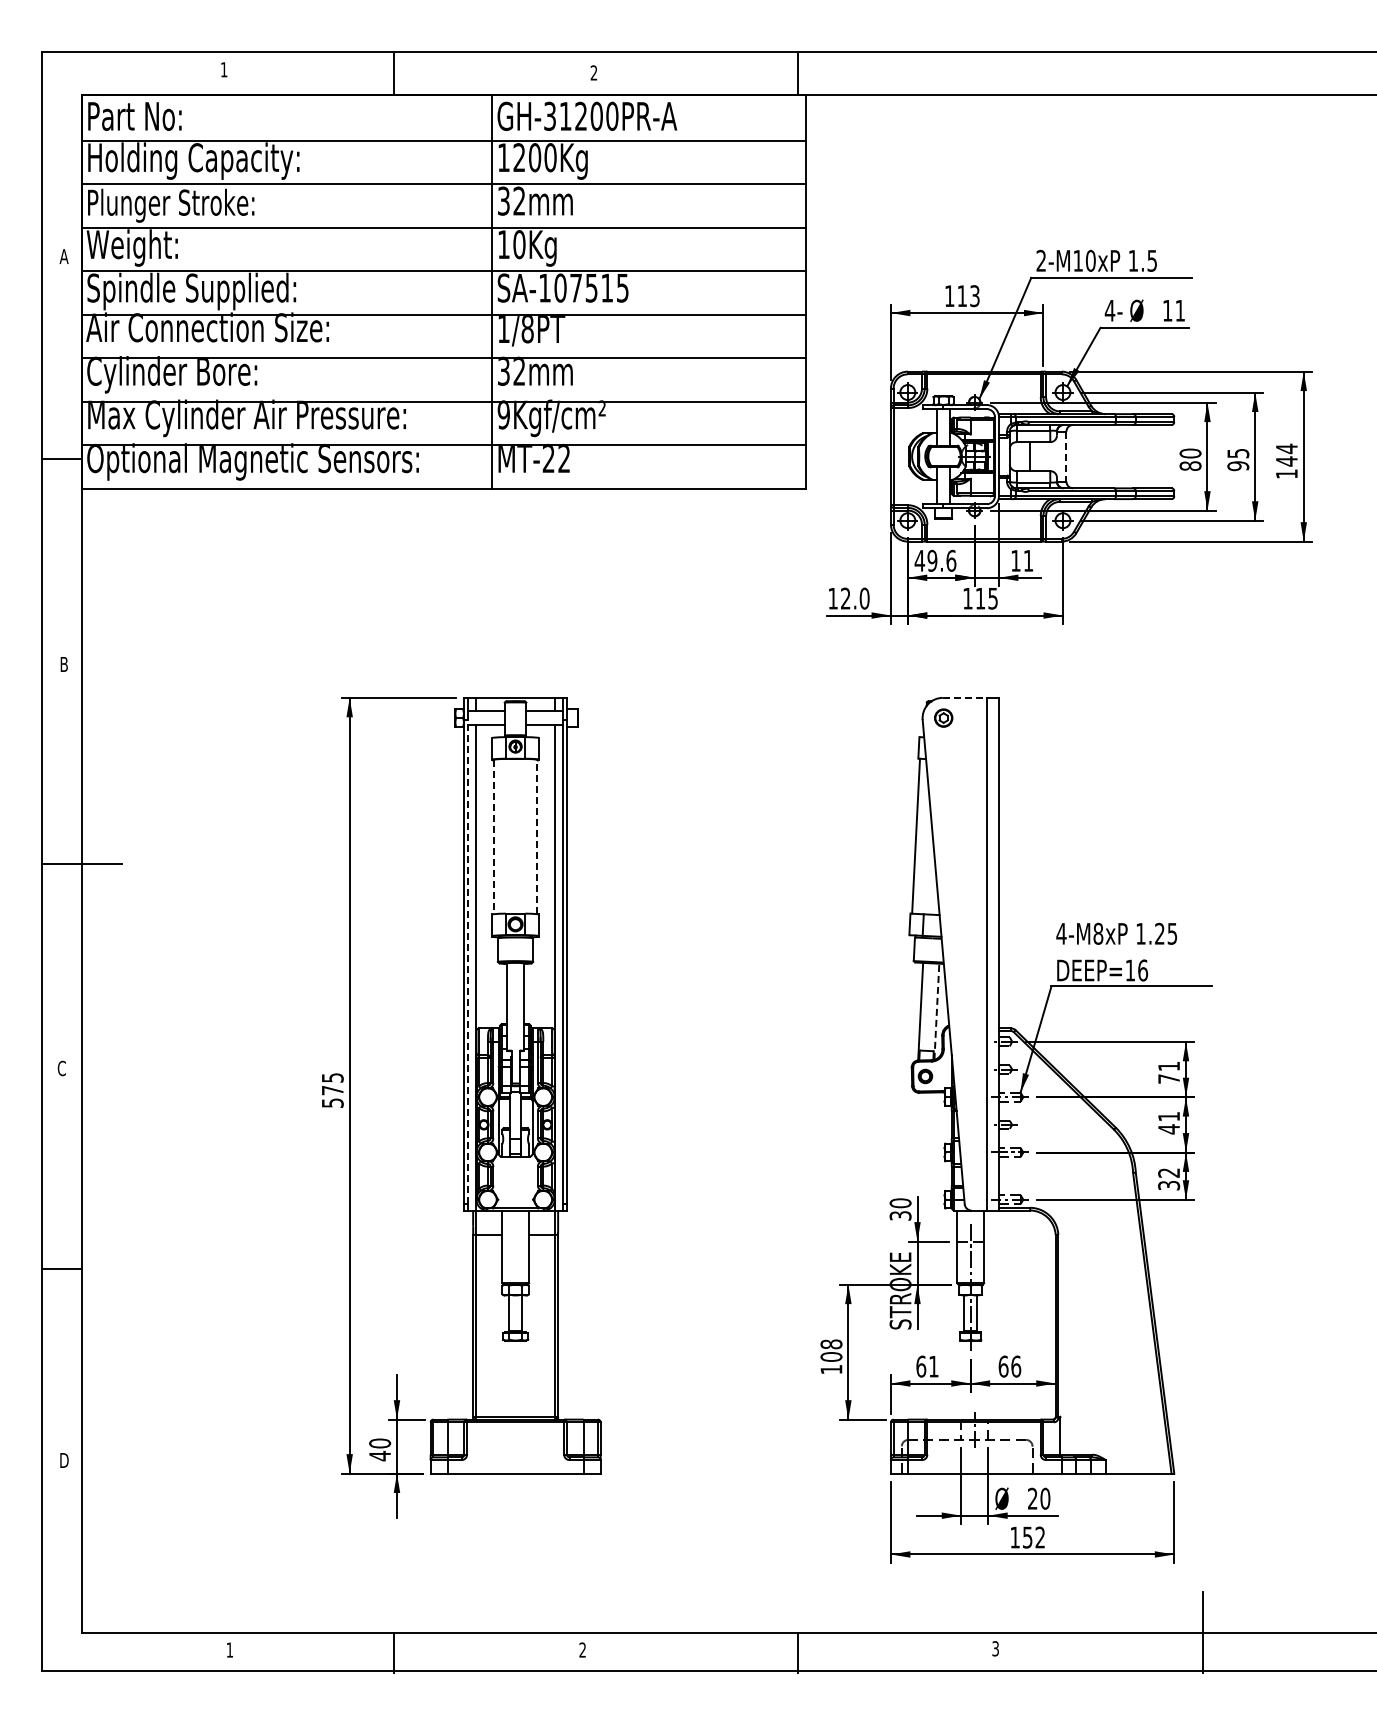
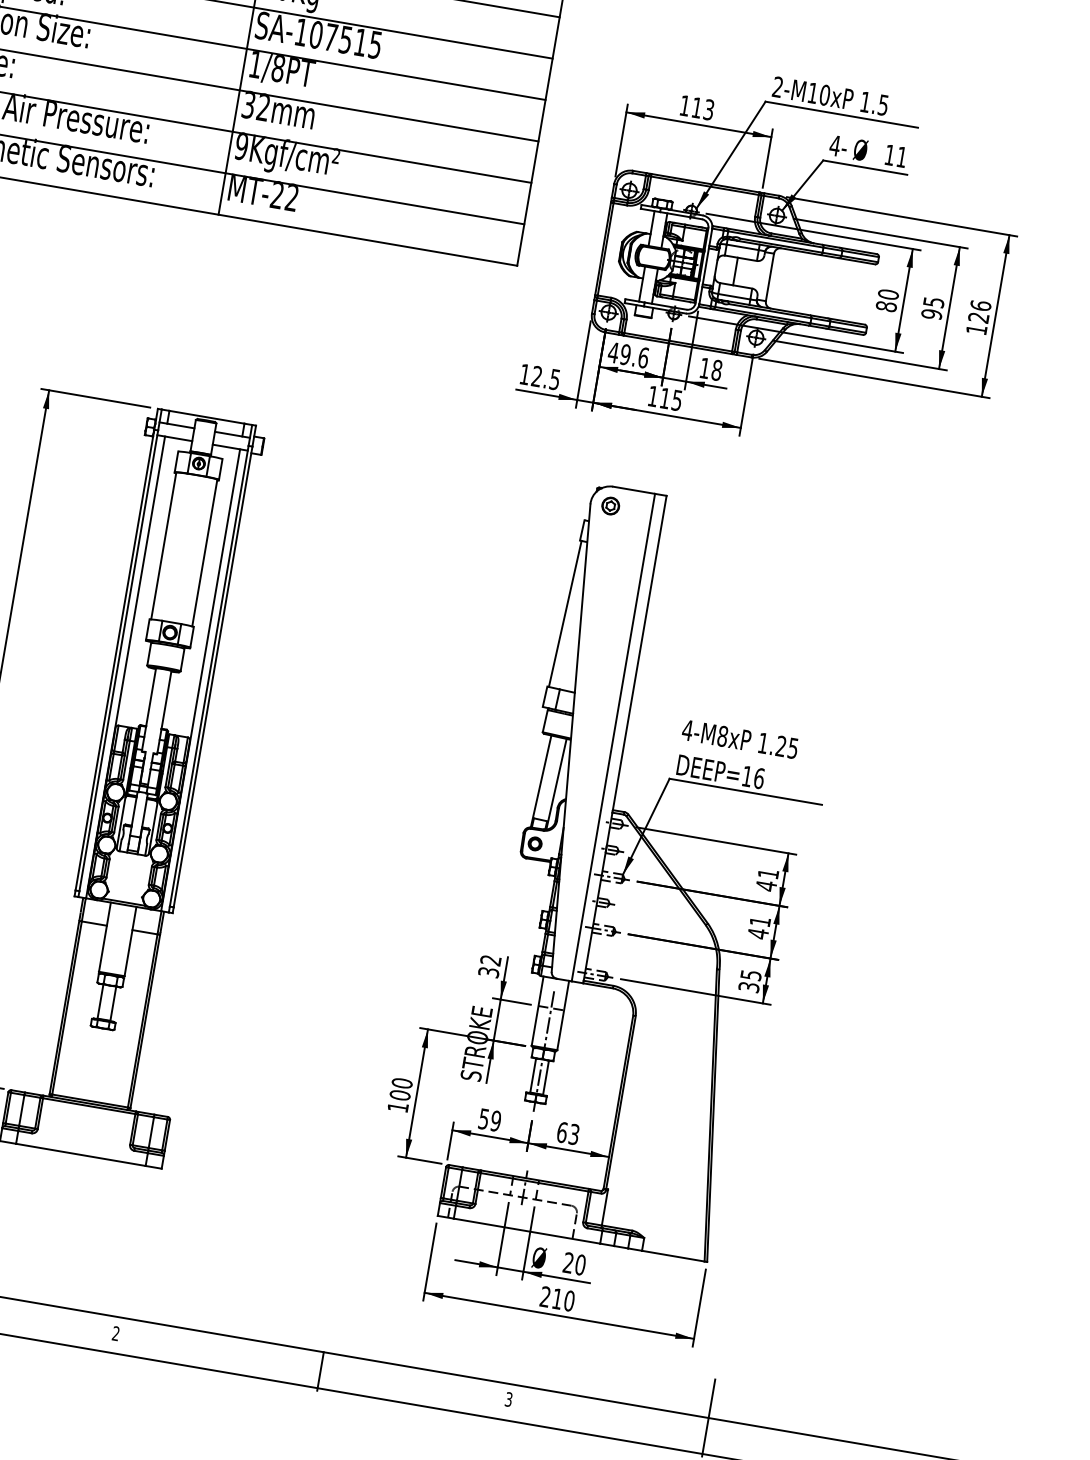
text: (1286, 454) -> (979, 311), 144 -> 126
line: (1066, 456) -> (770, 277), dashed -> solid
text: (1028, 560) -> (716, 370), 11 -> 18
text: (864, 598) -> (554, 379), 12.0 -> 12.5
line: (965, 697) -> (634, 490), dashed -> solid
line: (537, 836) -> (205, 552), dashed -> solid
line: (493, 837) -> (163, 546), dashed -> solid
line: (468, 961) -> (119, 660), dashed -> solid
line: (936, 1011) -> (556, 783), dashed -> solid
text: (1168, 1078) -> (765, 885), 71 -> 41
text: (1169, 1172) -> (751, 974), 32 -> 35
text: (900, 1203) -> (490, 960), 30 -> 32
text: (831, 1344) -> (402, 1083), 108 -> 100
text: (927, 1366) -> (489, 1120), 61 -> 59
text: (1016, 1366) -> (574, 1134), 66 -> 63
text: (1027, 1537) -> (557, 1298), 152 -> 210

